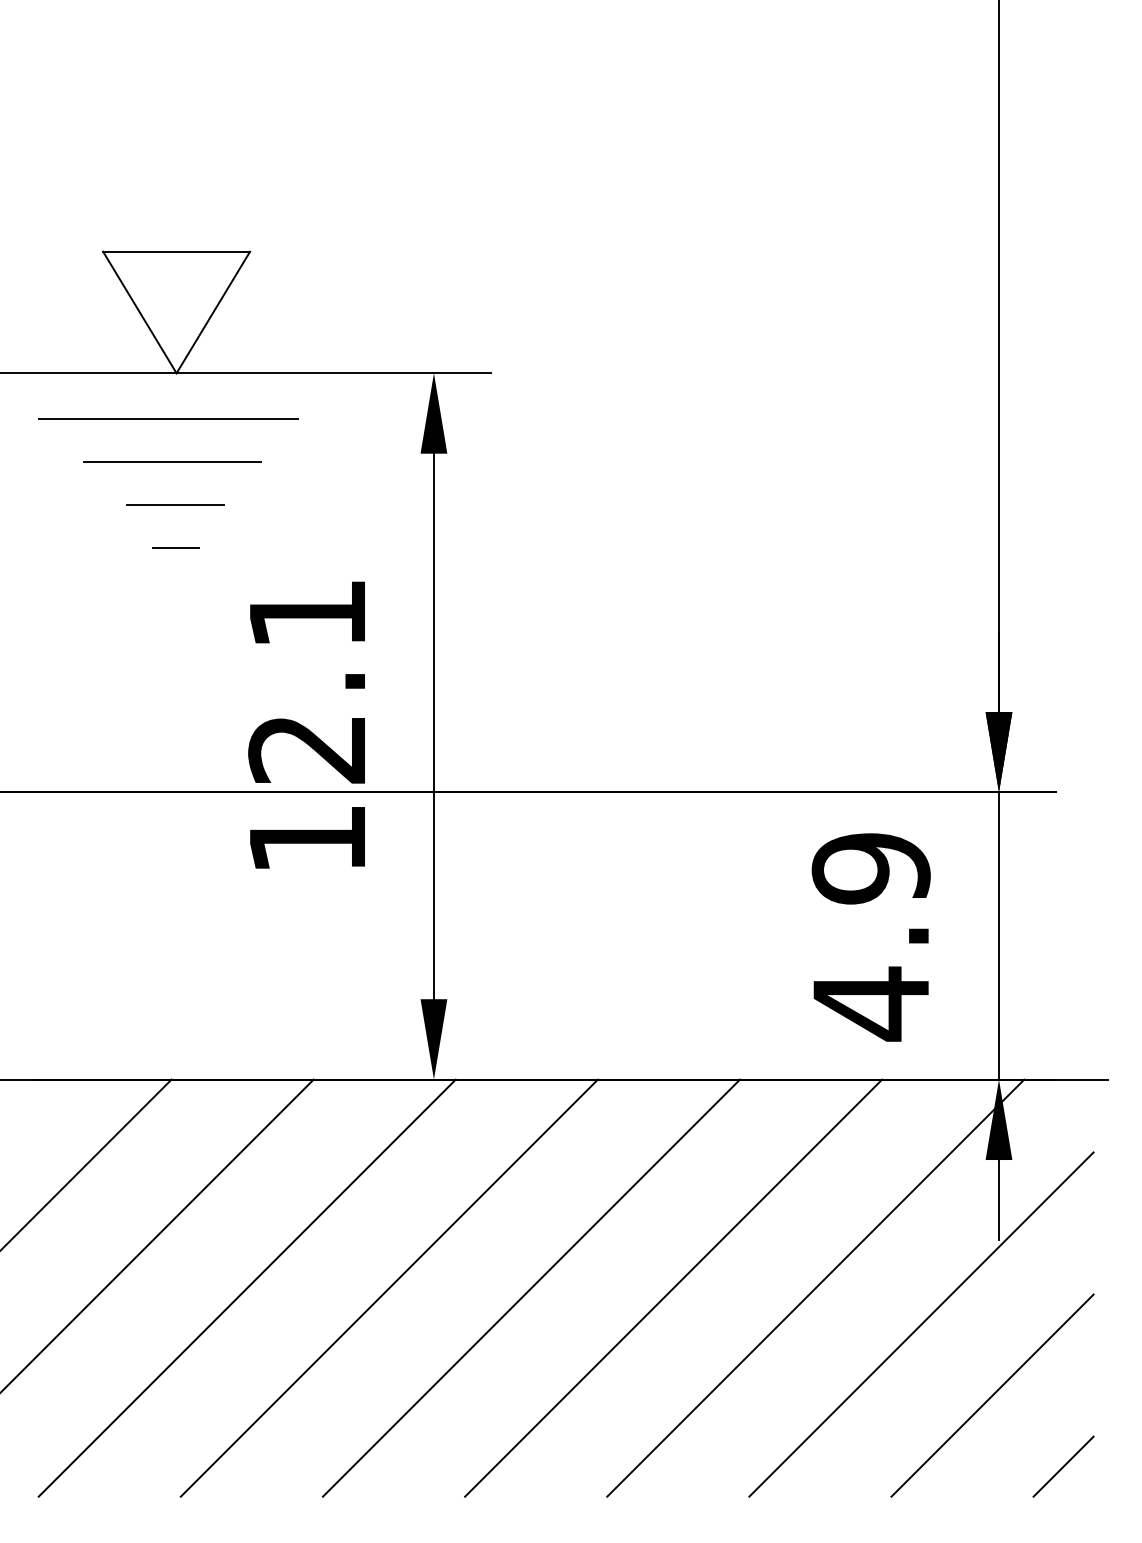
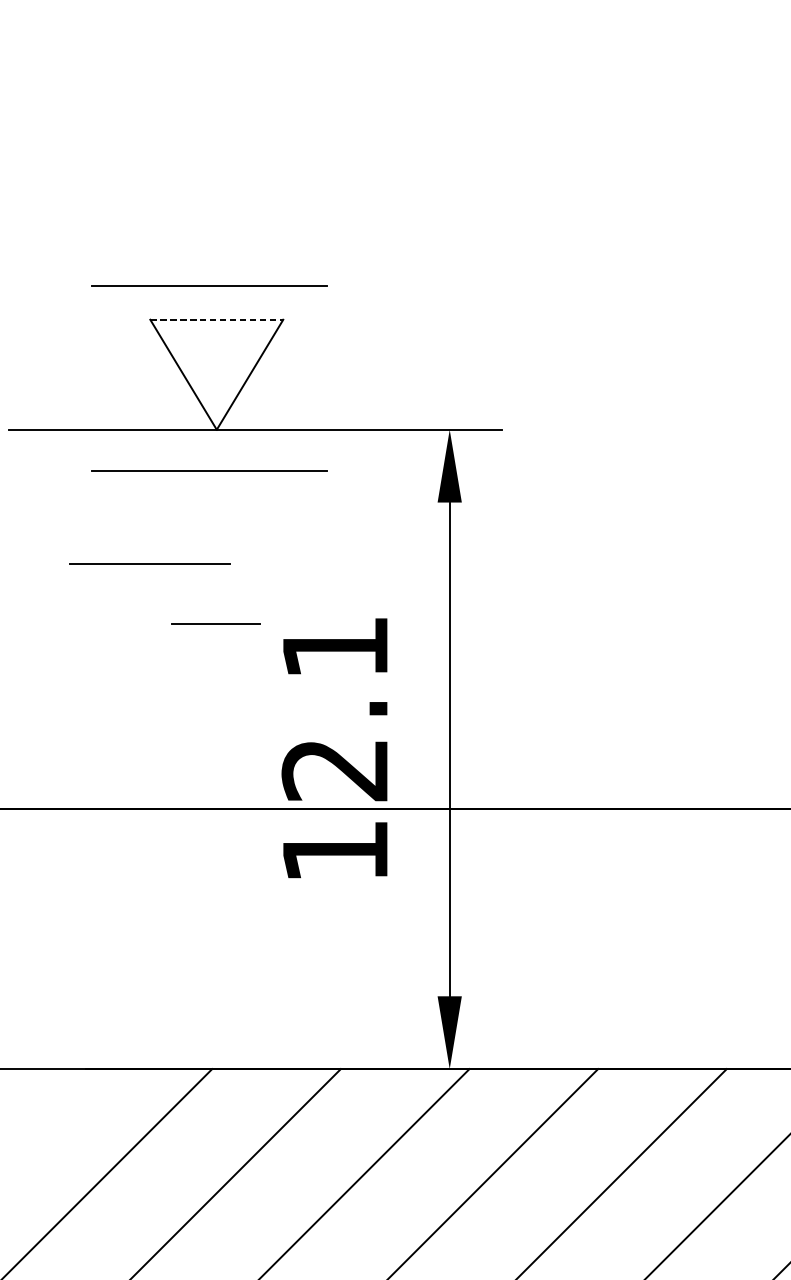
line: (168, 214) -> (209, 286), added
line: (177, 251) -> (217, 319), solid -> dashed
line: (172, 461) -> (149, 563), moved
line: (175, 504) -> (215, 623), moved
line: (175, 547) -> (215, 587), removed

